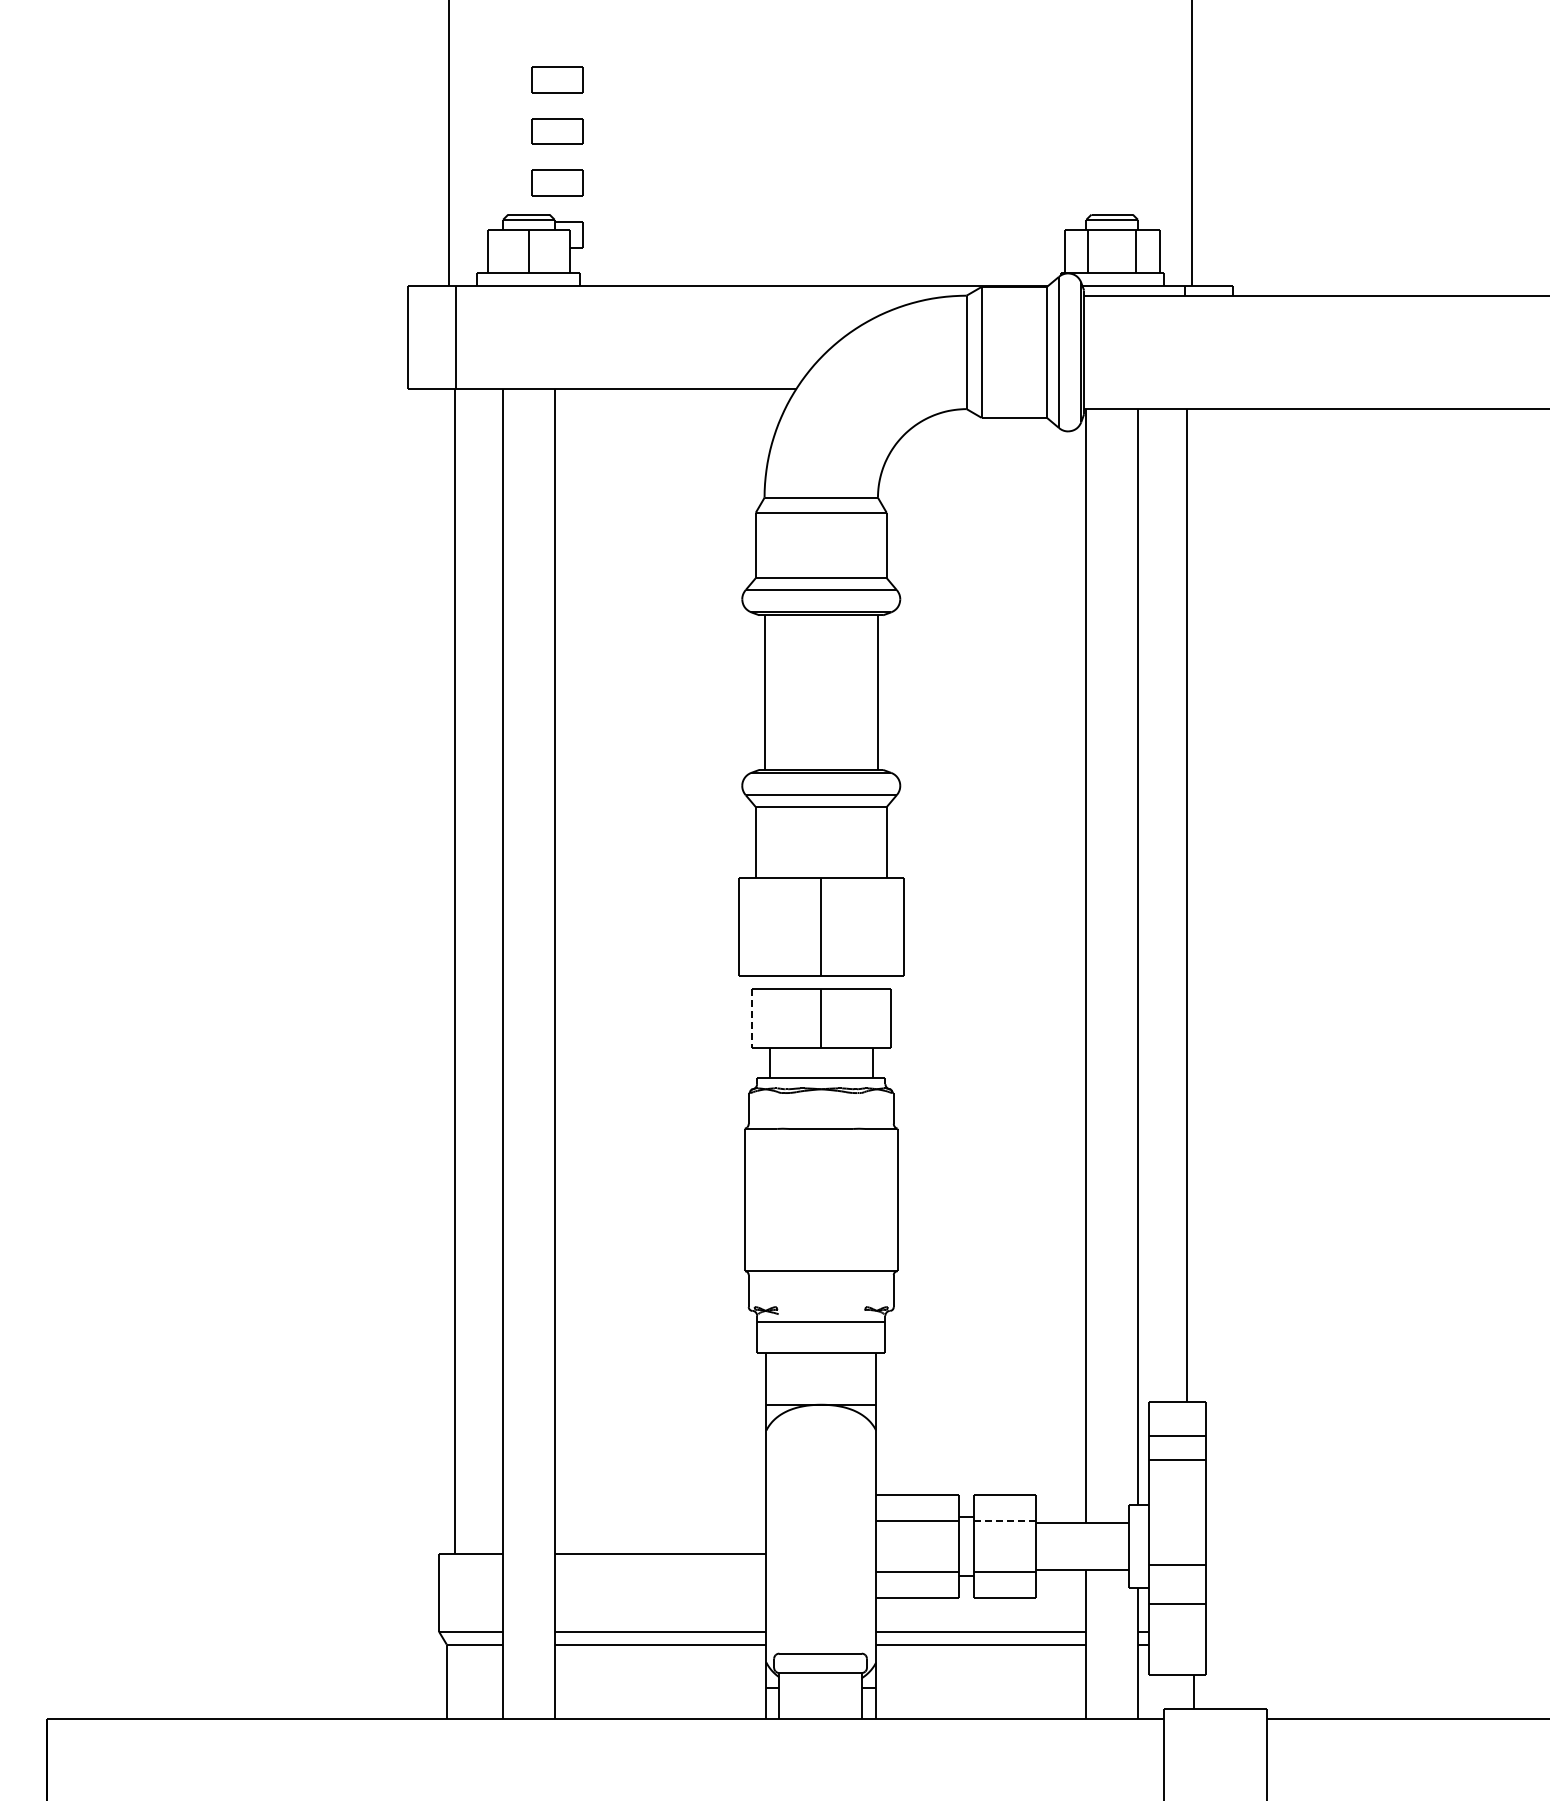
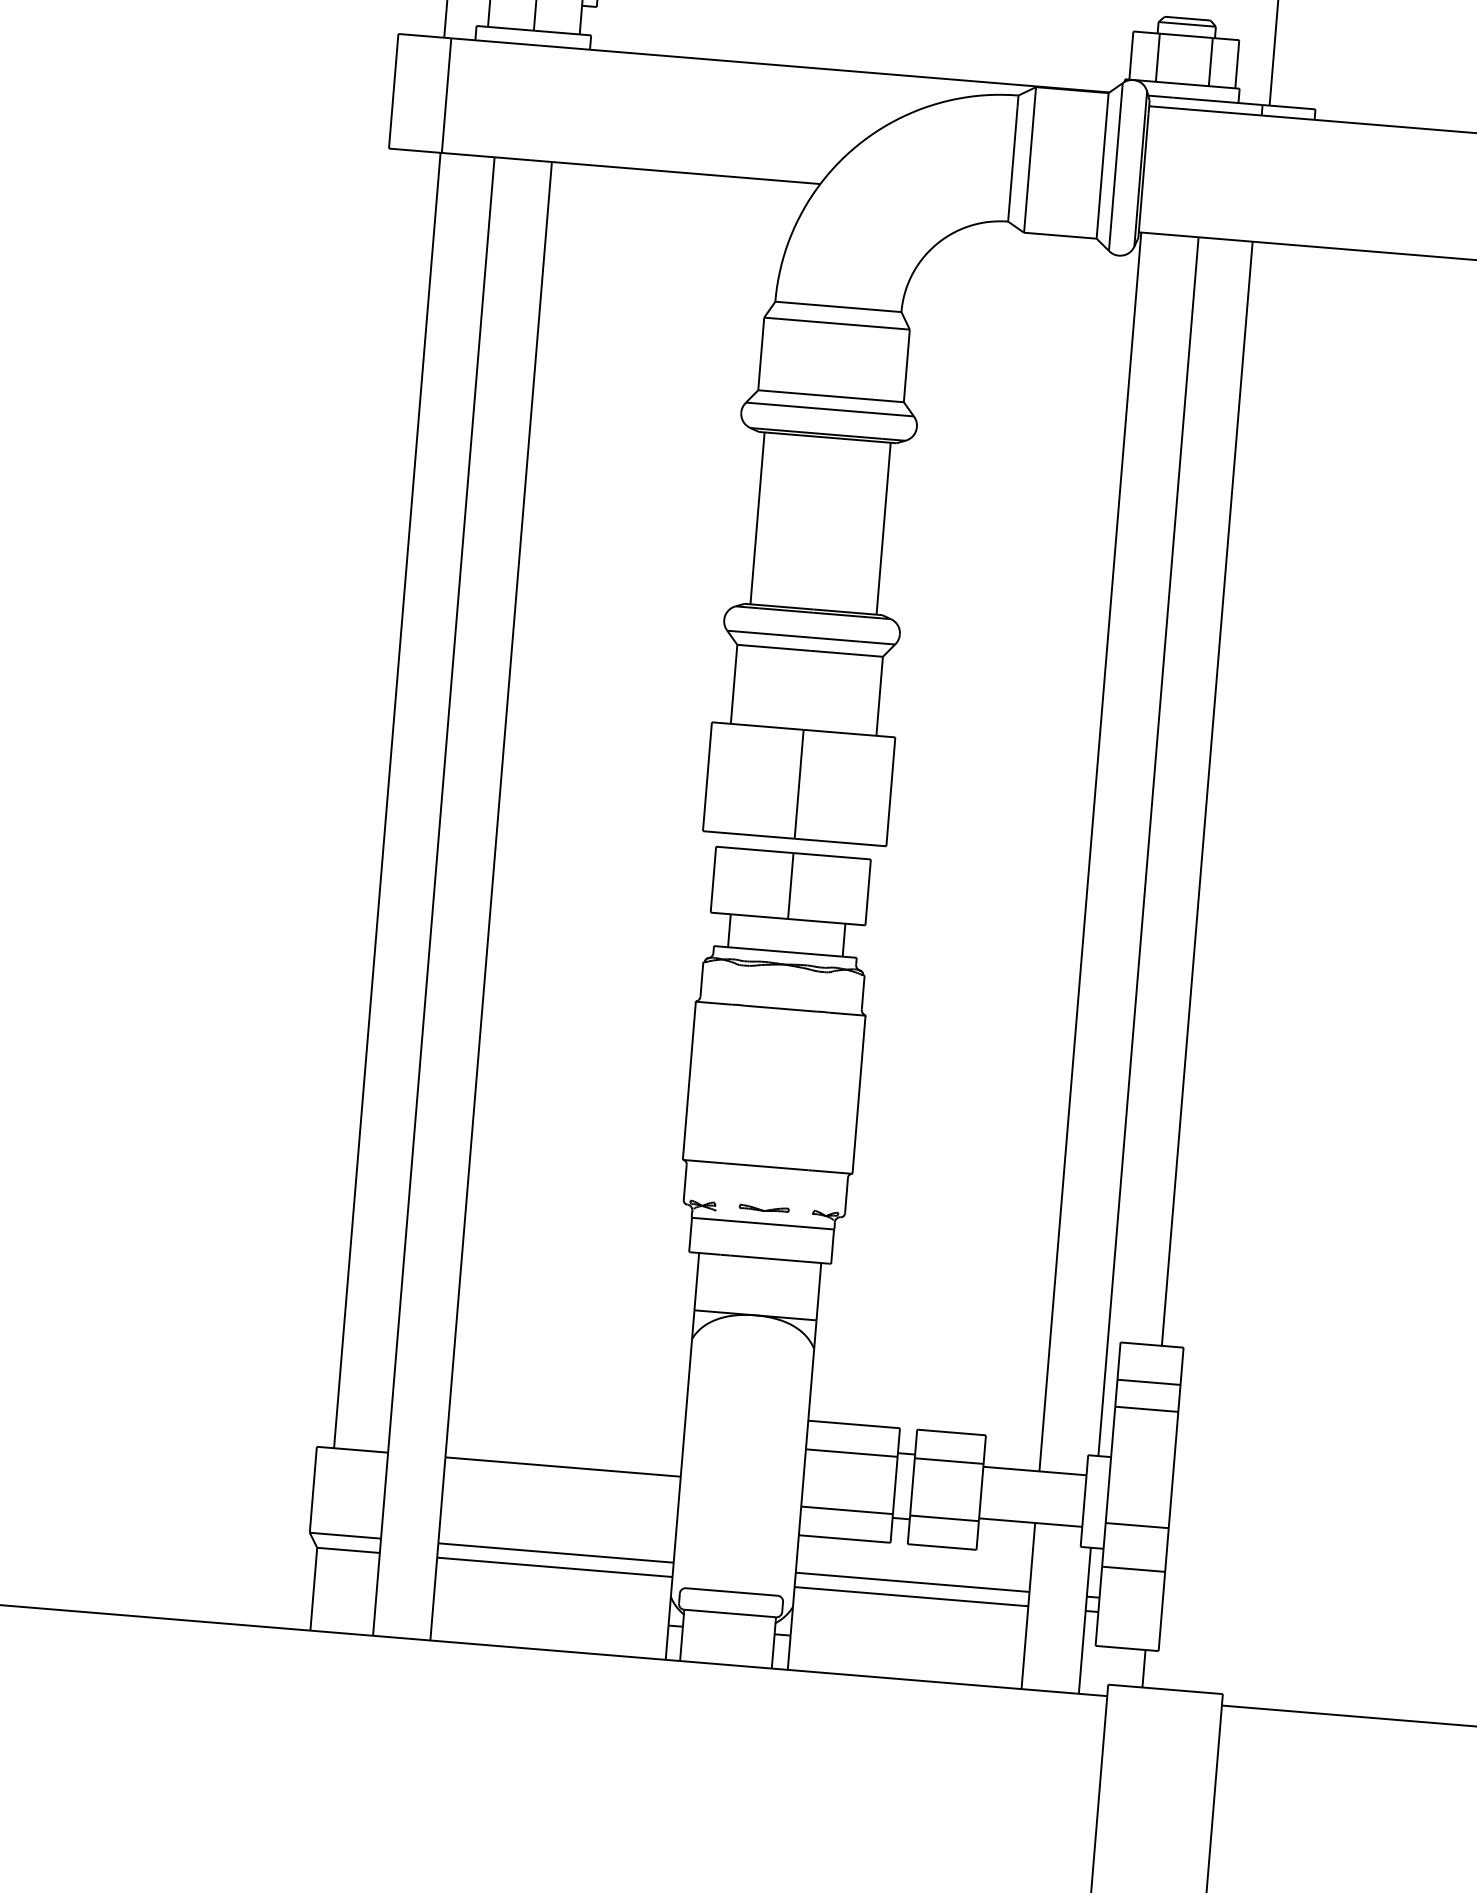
line: (751, 1018) -> (713, 879), dashed -> solid
part: (820, 1308) -> (763, 1208), added
line: (1005, 1520) -> (949, 1460), dashed -> solid

